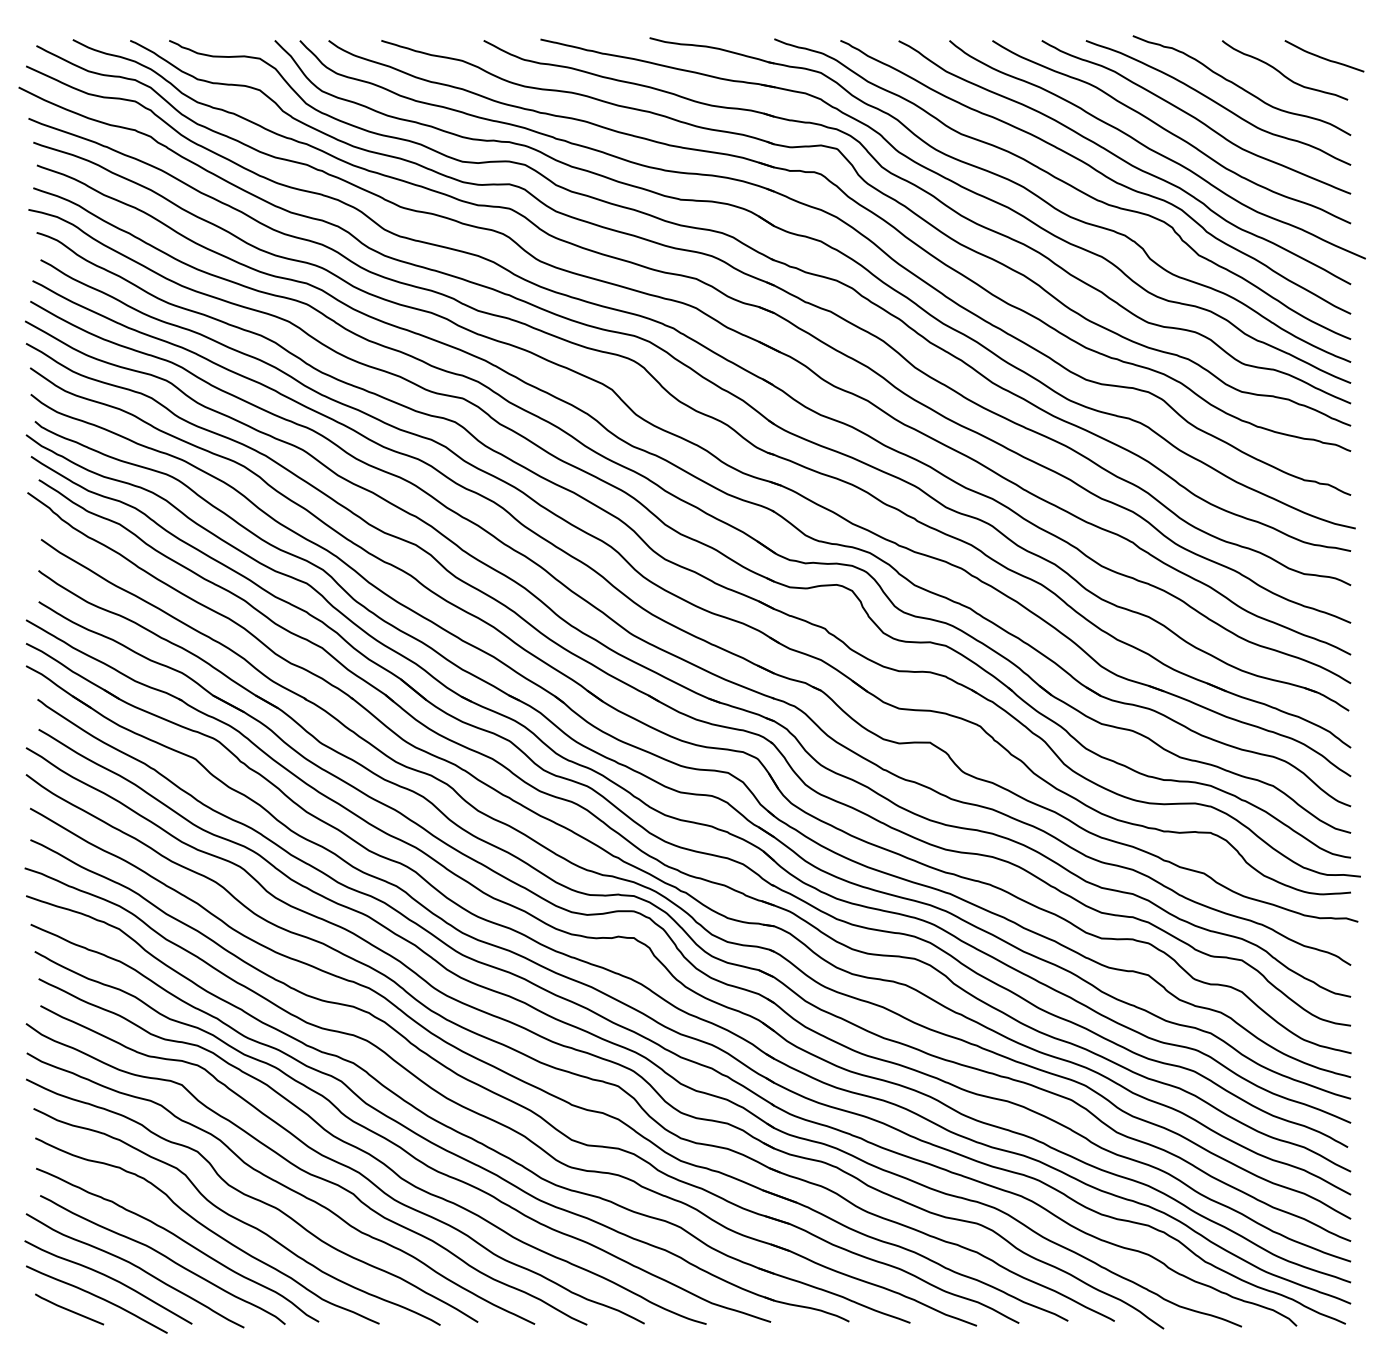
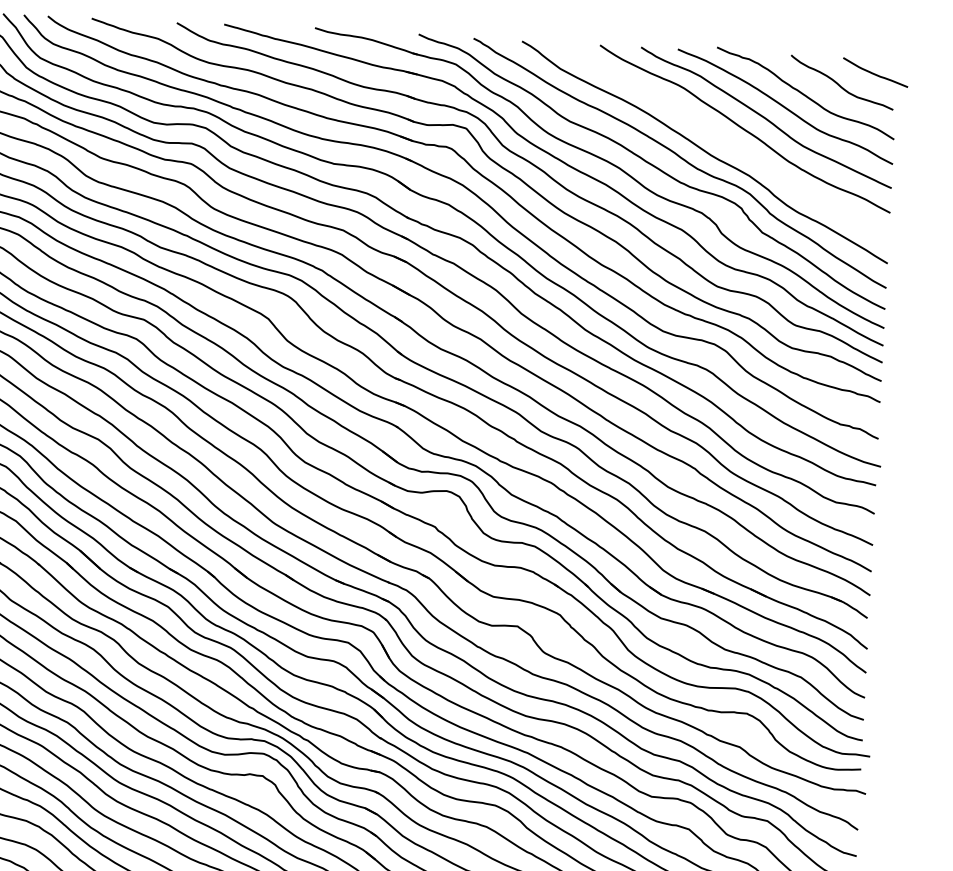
curve: (1155, 150) -> (730, 143), removed

